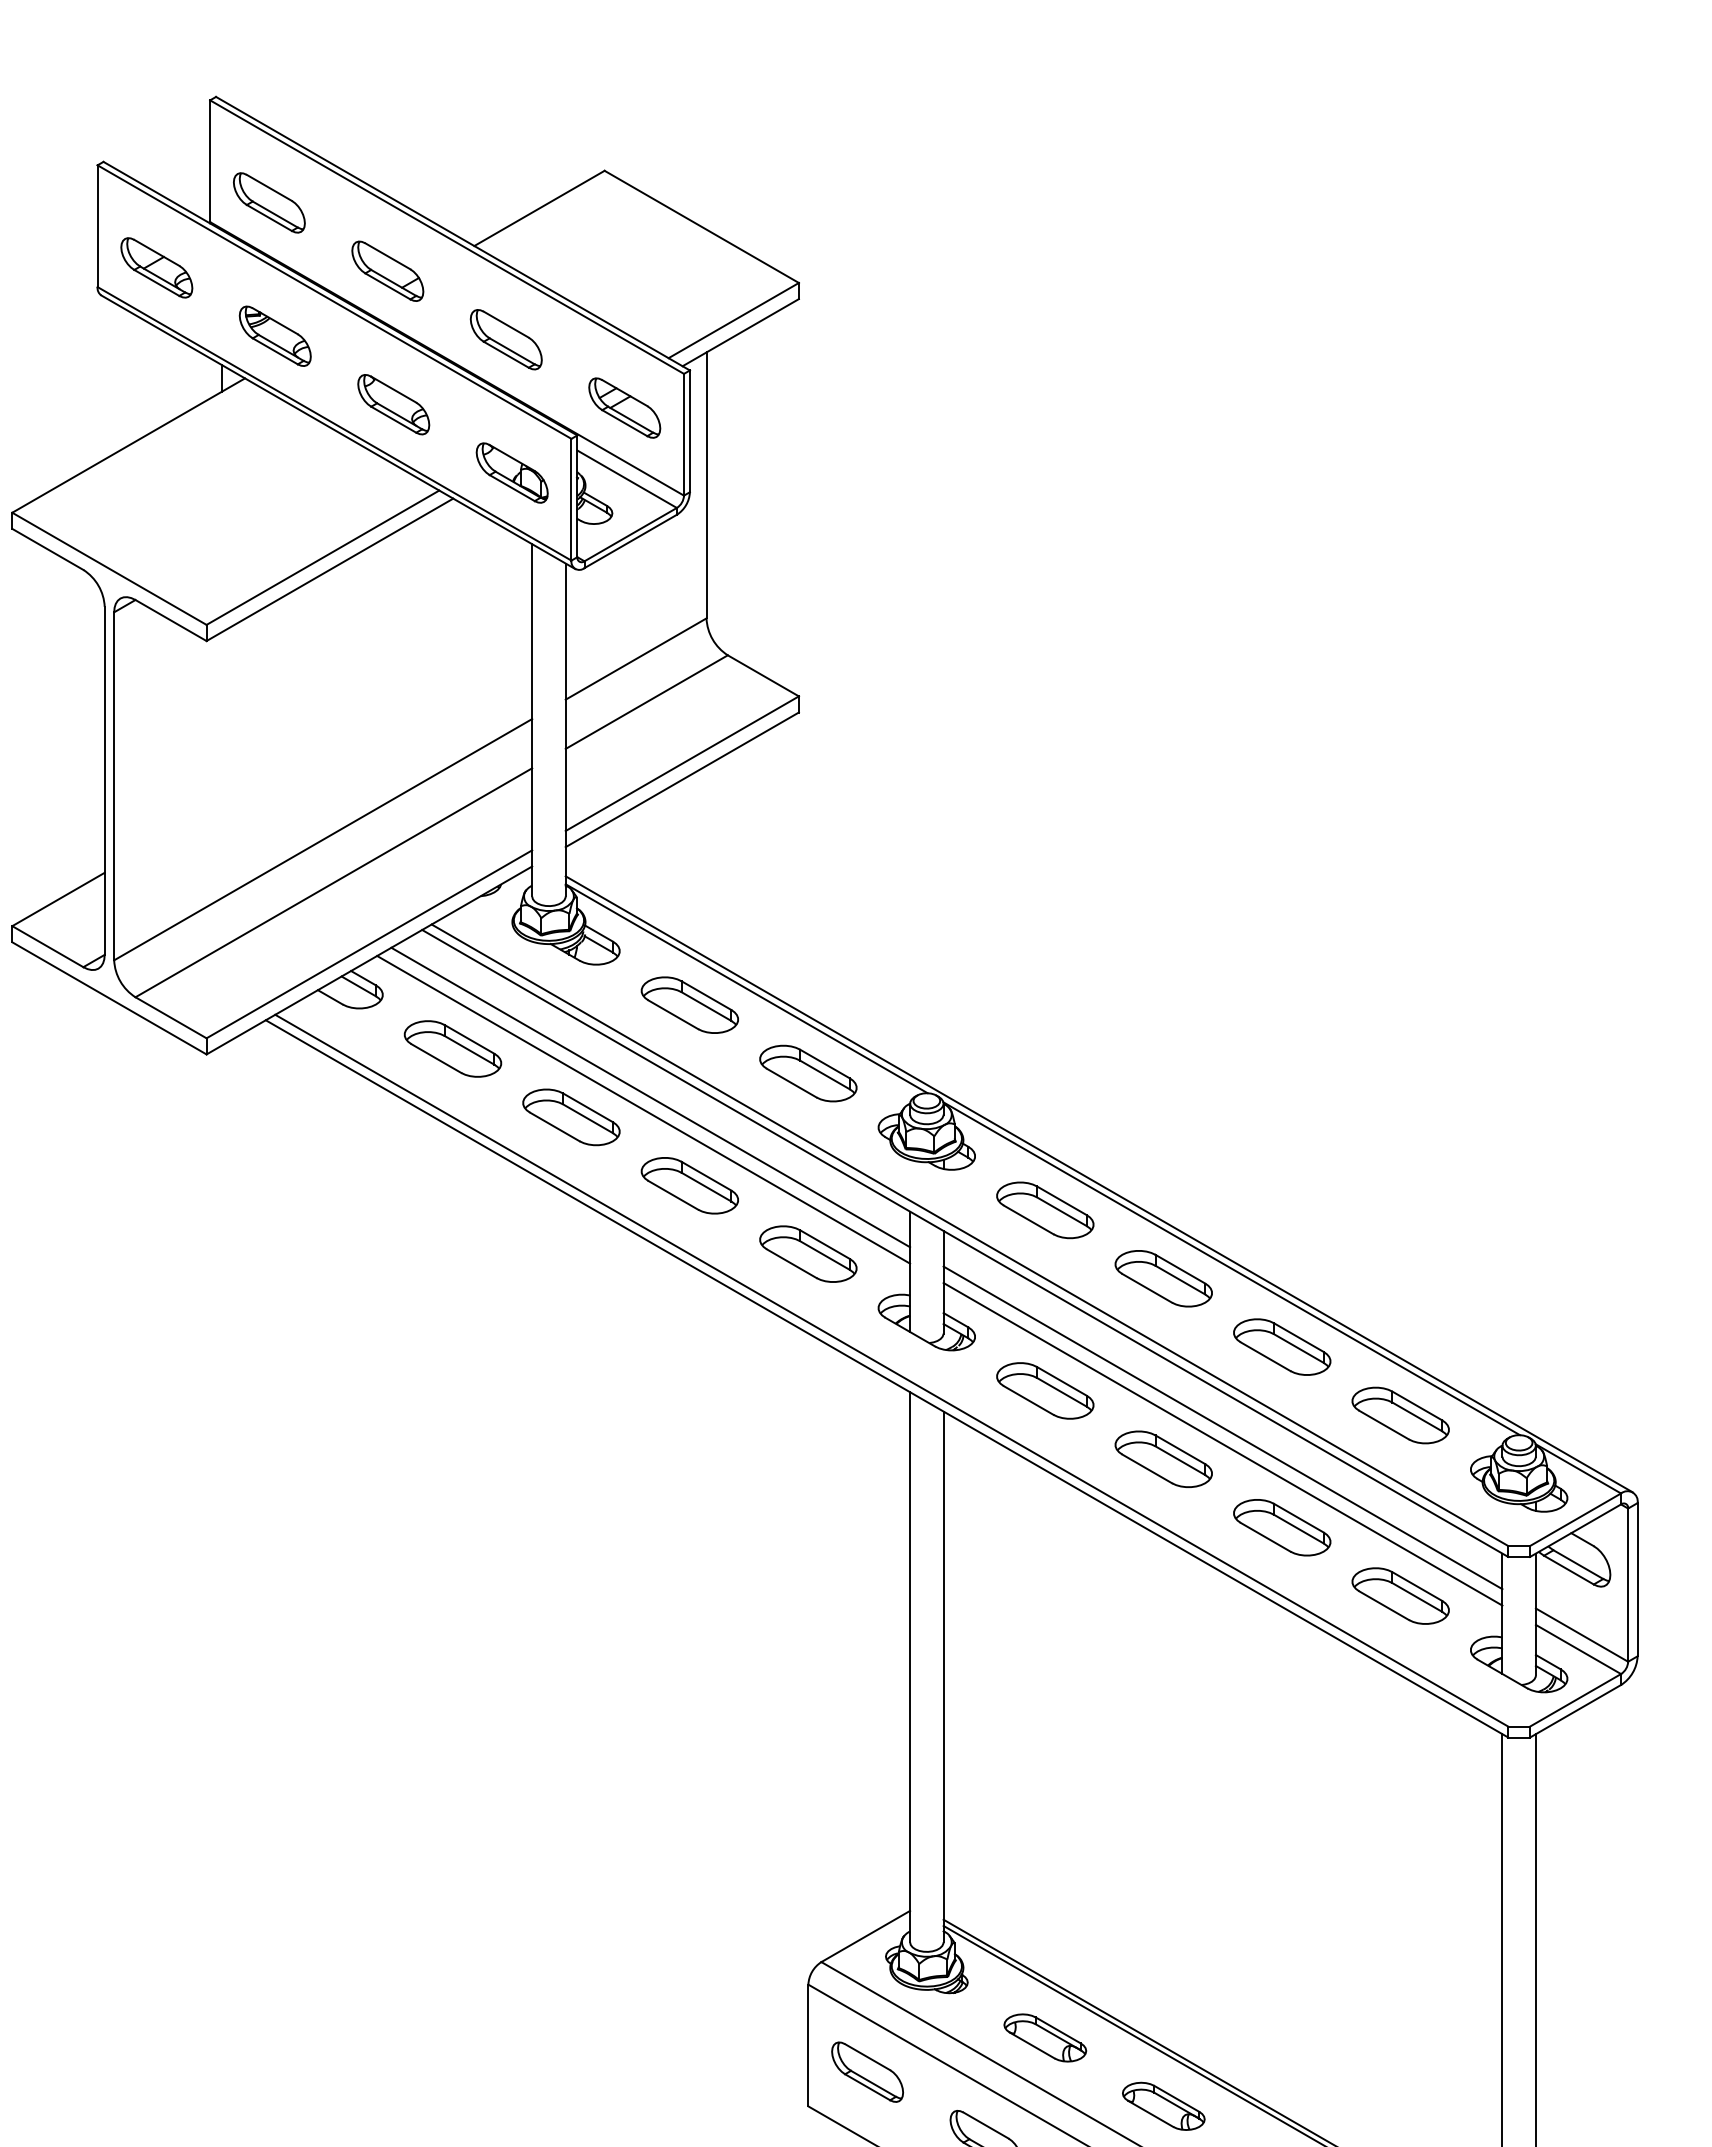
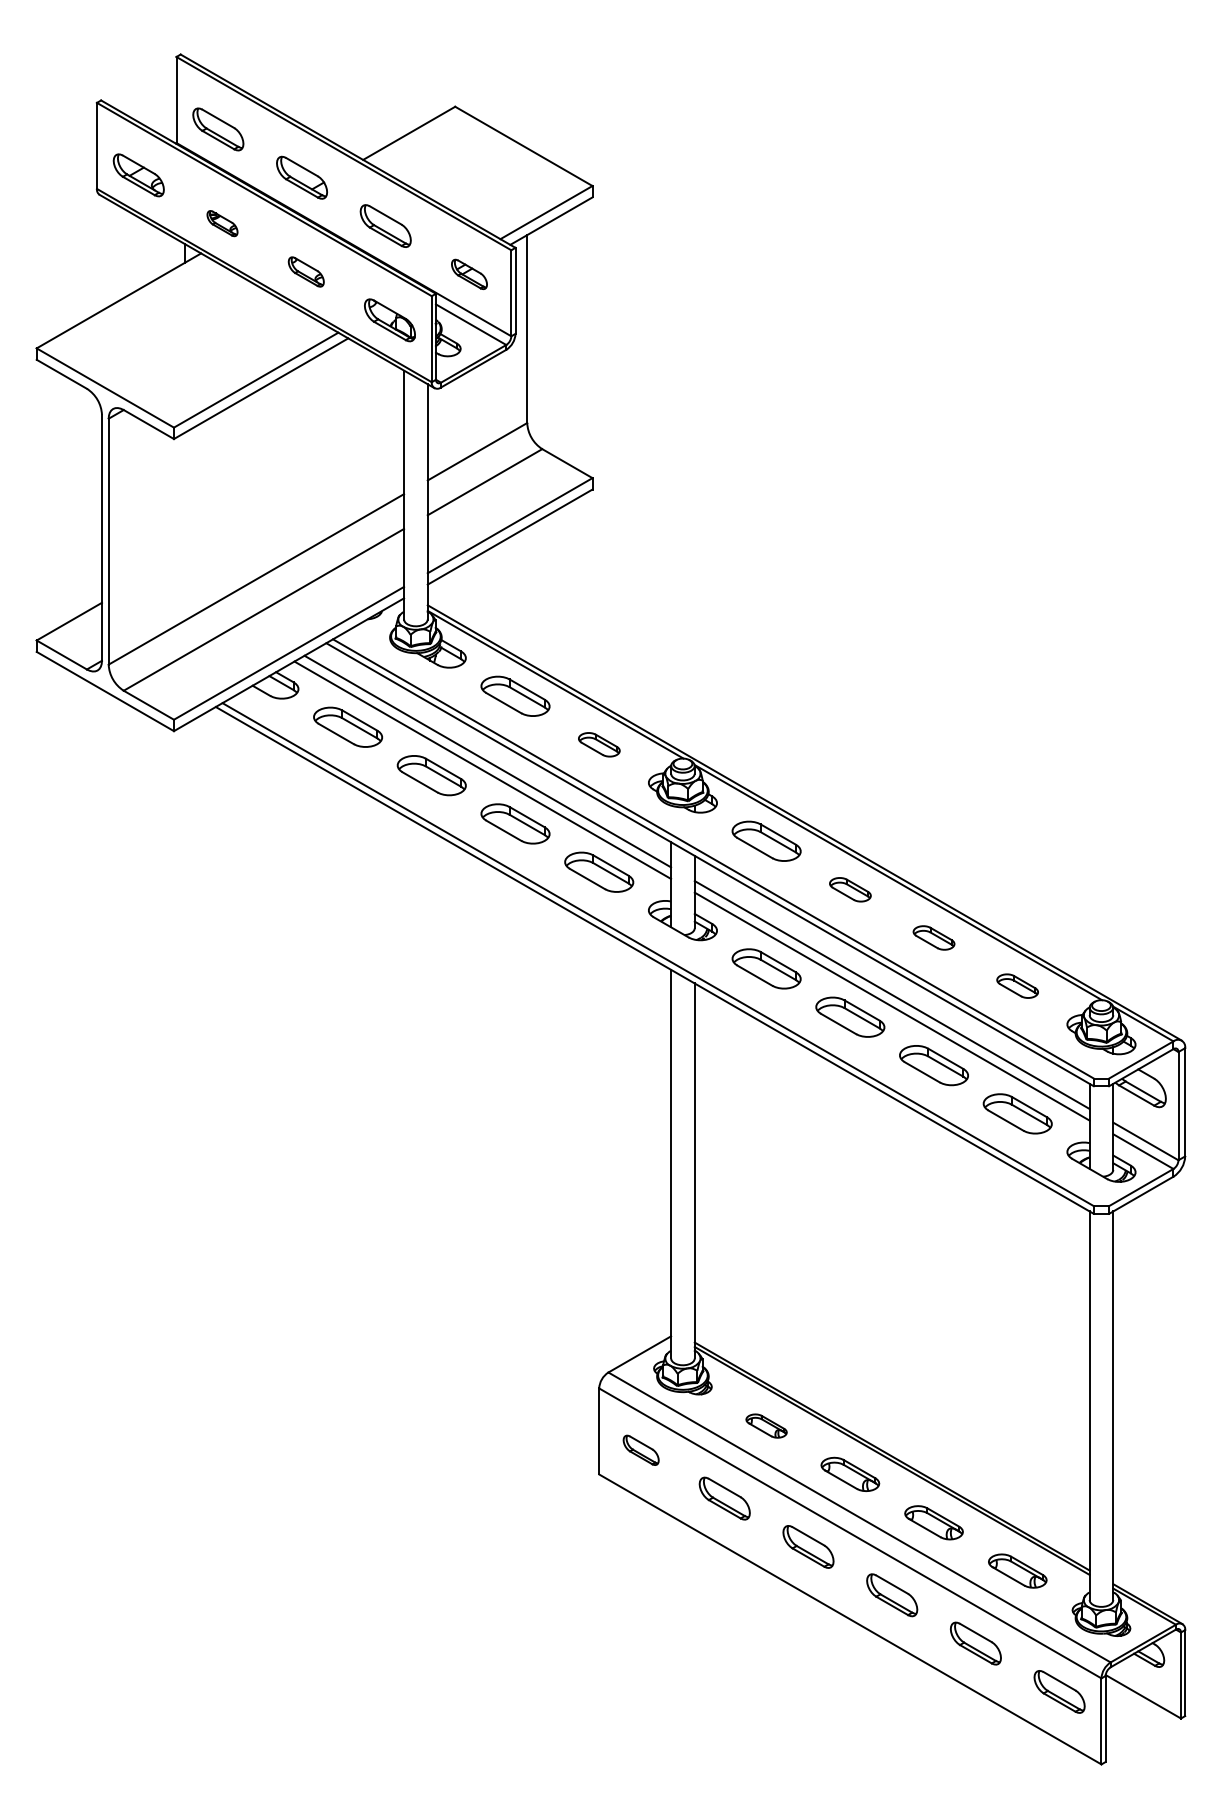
part: (275, 336) -> (222, 223), size x0.6
part: (394, 403) -> (306, 271), size x0.7
part: (624, 408) -> (469, 274), size x0.7
part: (808, 1073) -> (599, 744), size x0.6
part: (1163, 1278) -> (850, 889), size x0.6
part: (1281, 1346) -> (933, 937), size x0.6
part: (1400, 1414) -> (1017, 985), size x0.6
part: (1045, 2037) -> (766, 1425), size x0.7
part: (868, 2072) -> (641, 1450), size x0.7

